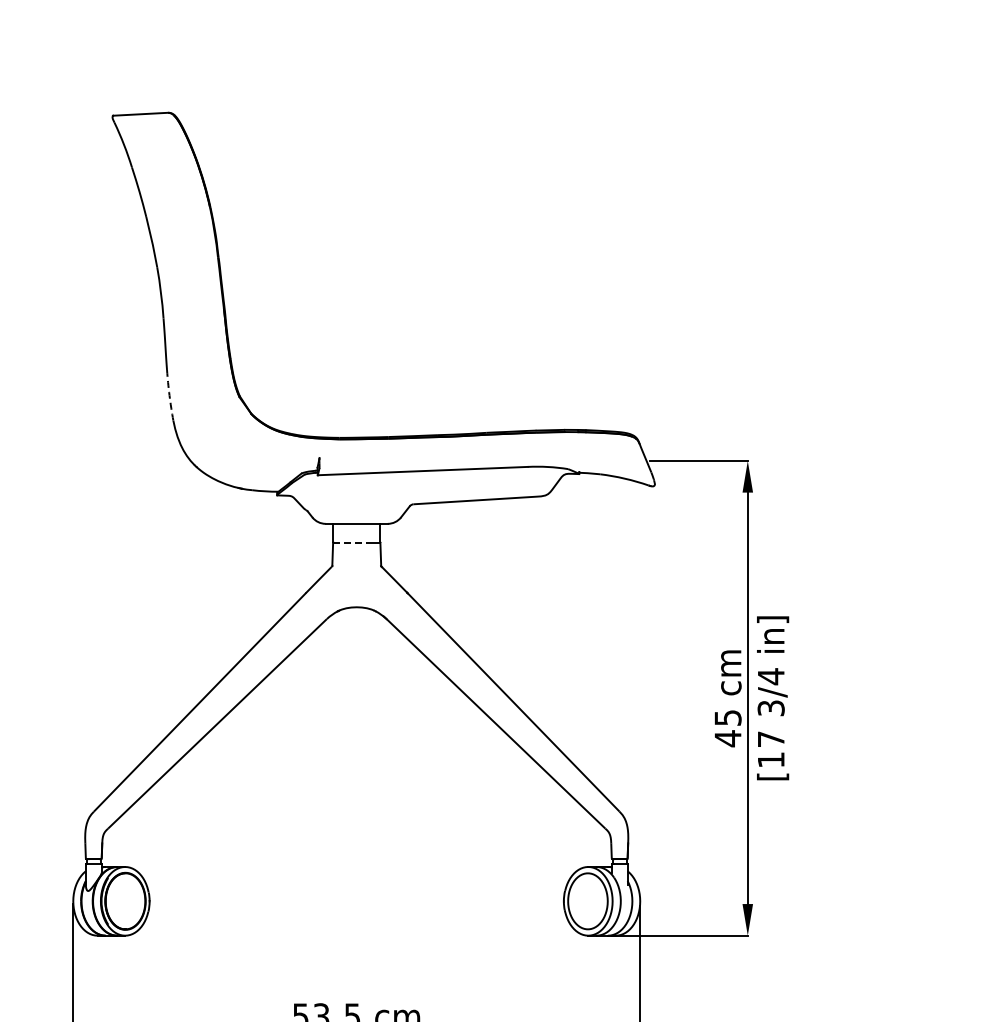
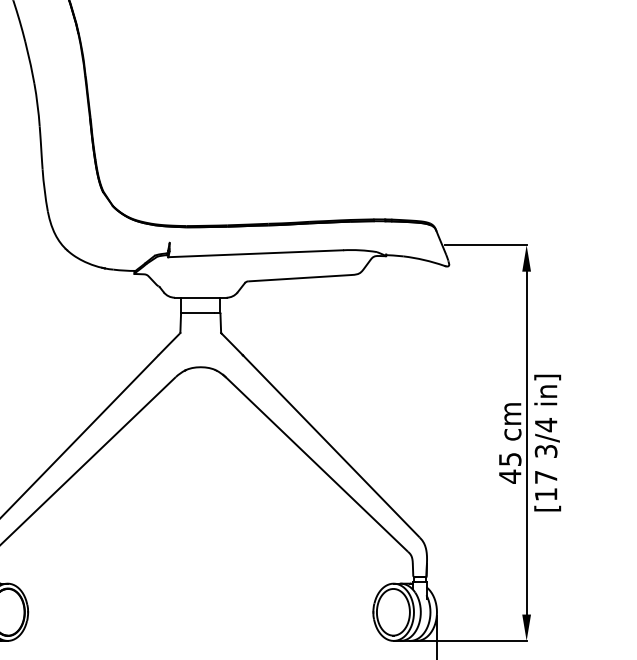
arc: (169, 395) -> (44, 190), dashed -> solid
line: (353, 542) -> (198, 313), dashed -> solid

